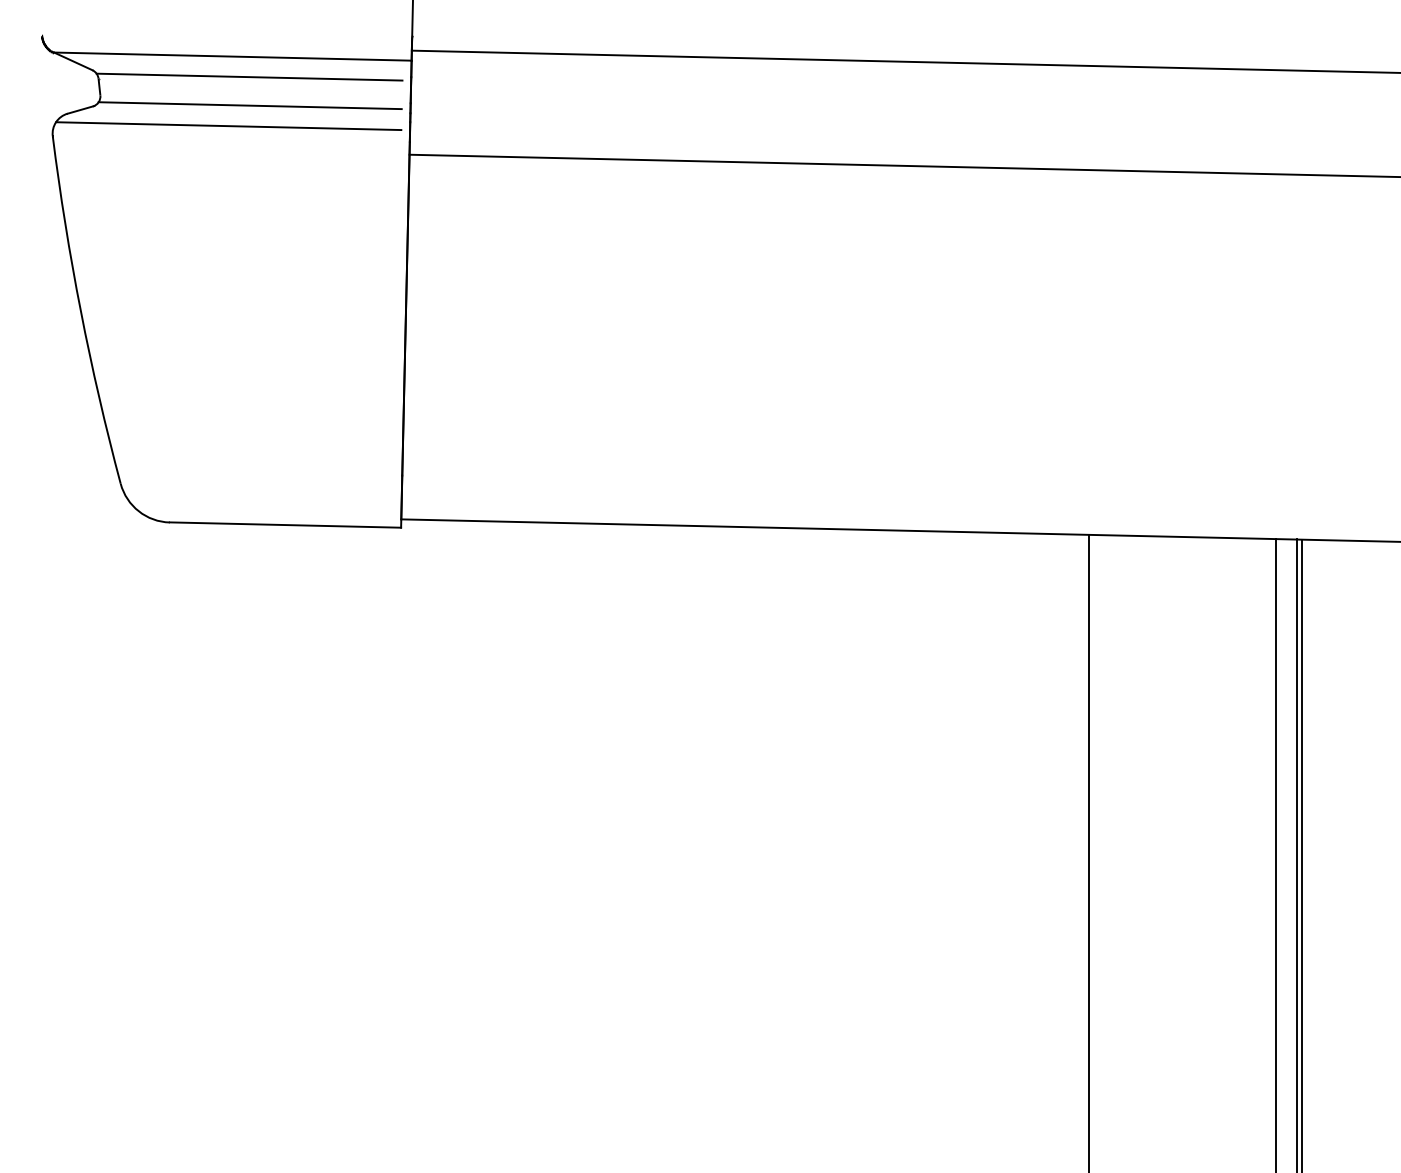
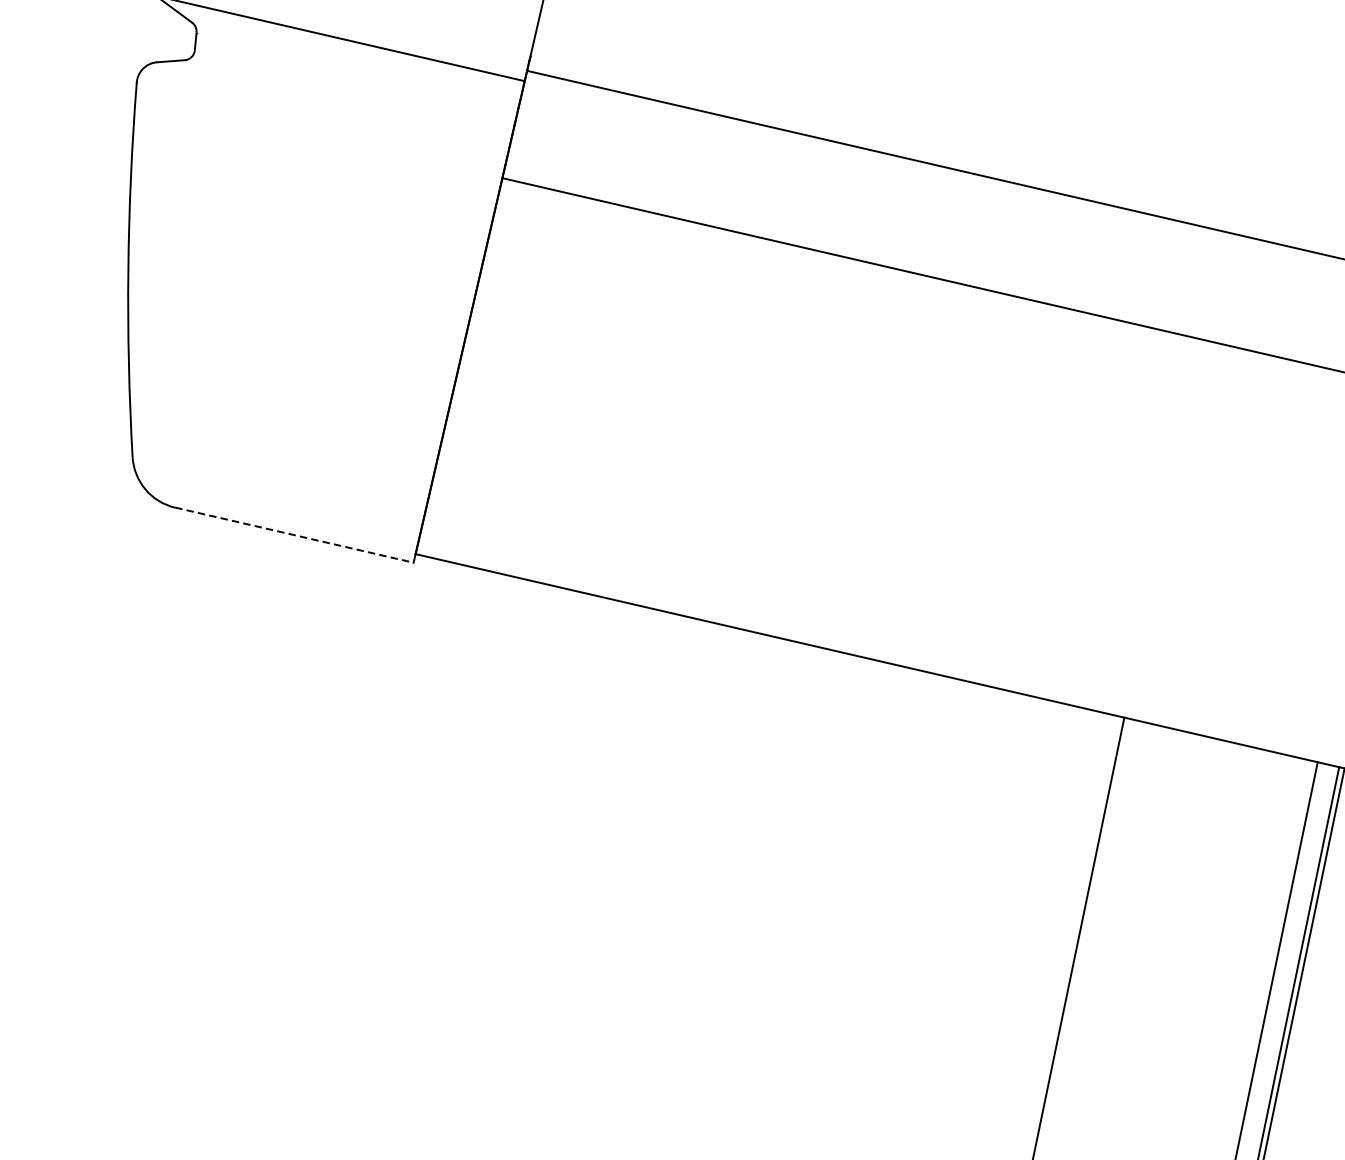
line: (249, 76) -> (353, 62), removed
line: (249, 105) -> (347, 92), removed
line: (228, 126) -> (320, 110), removed
line: (285, 525) -> (294, 535), solid -> dashed

